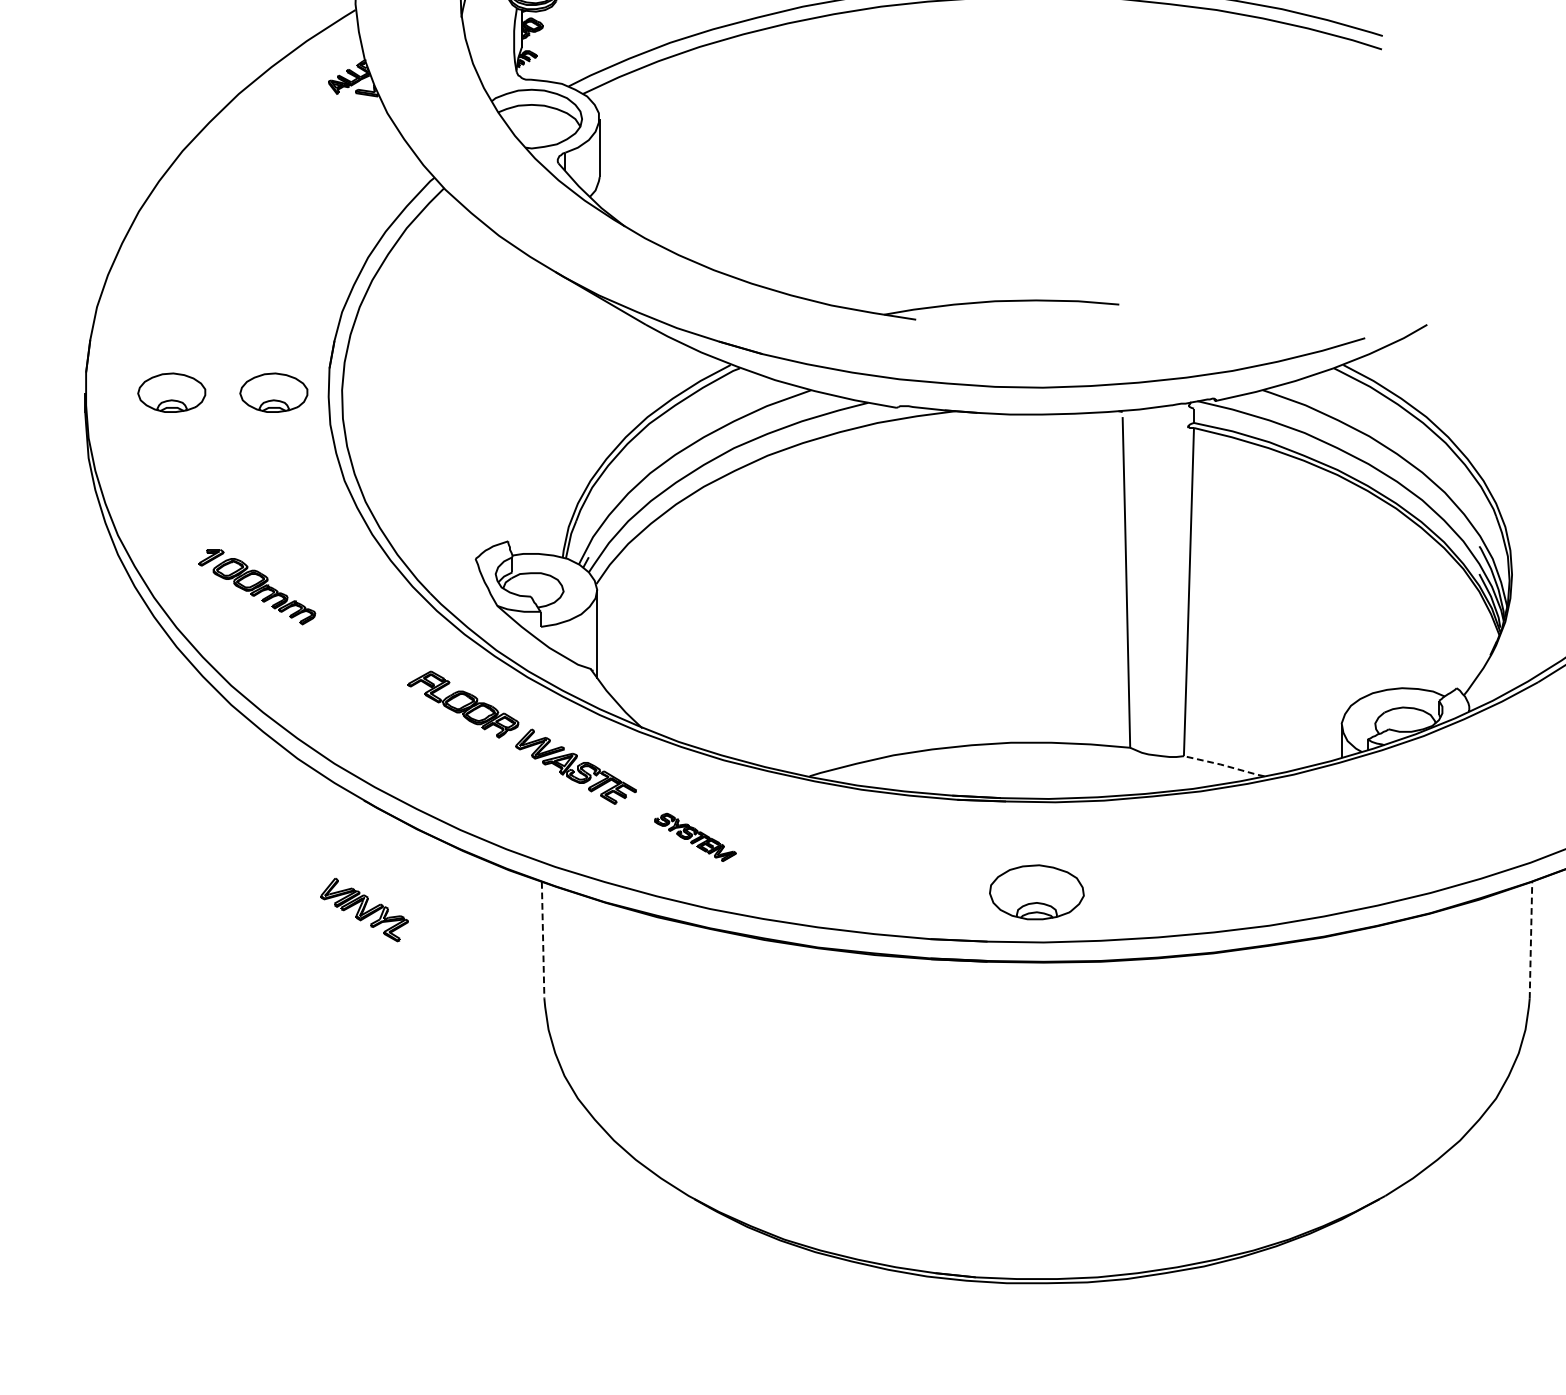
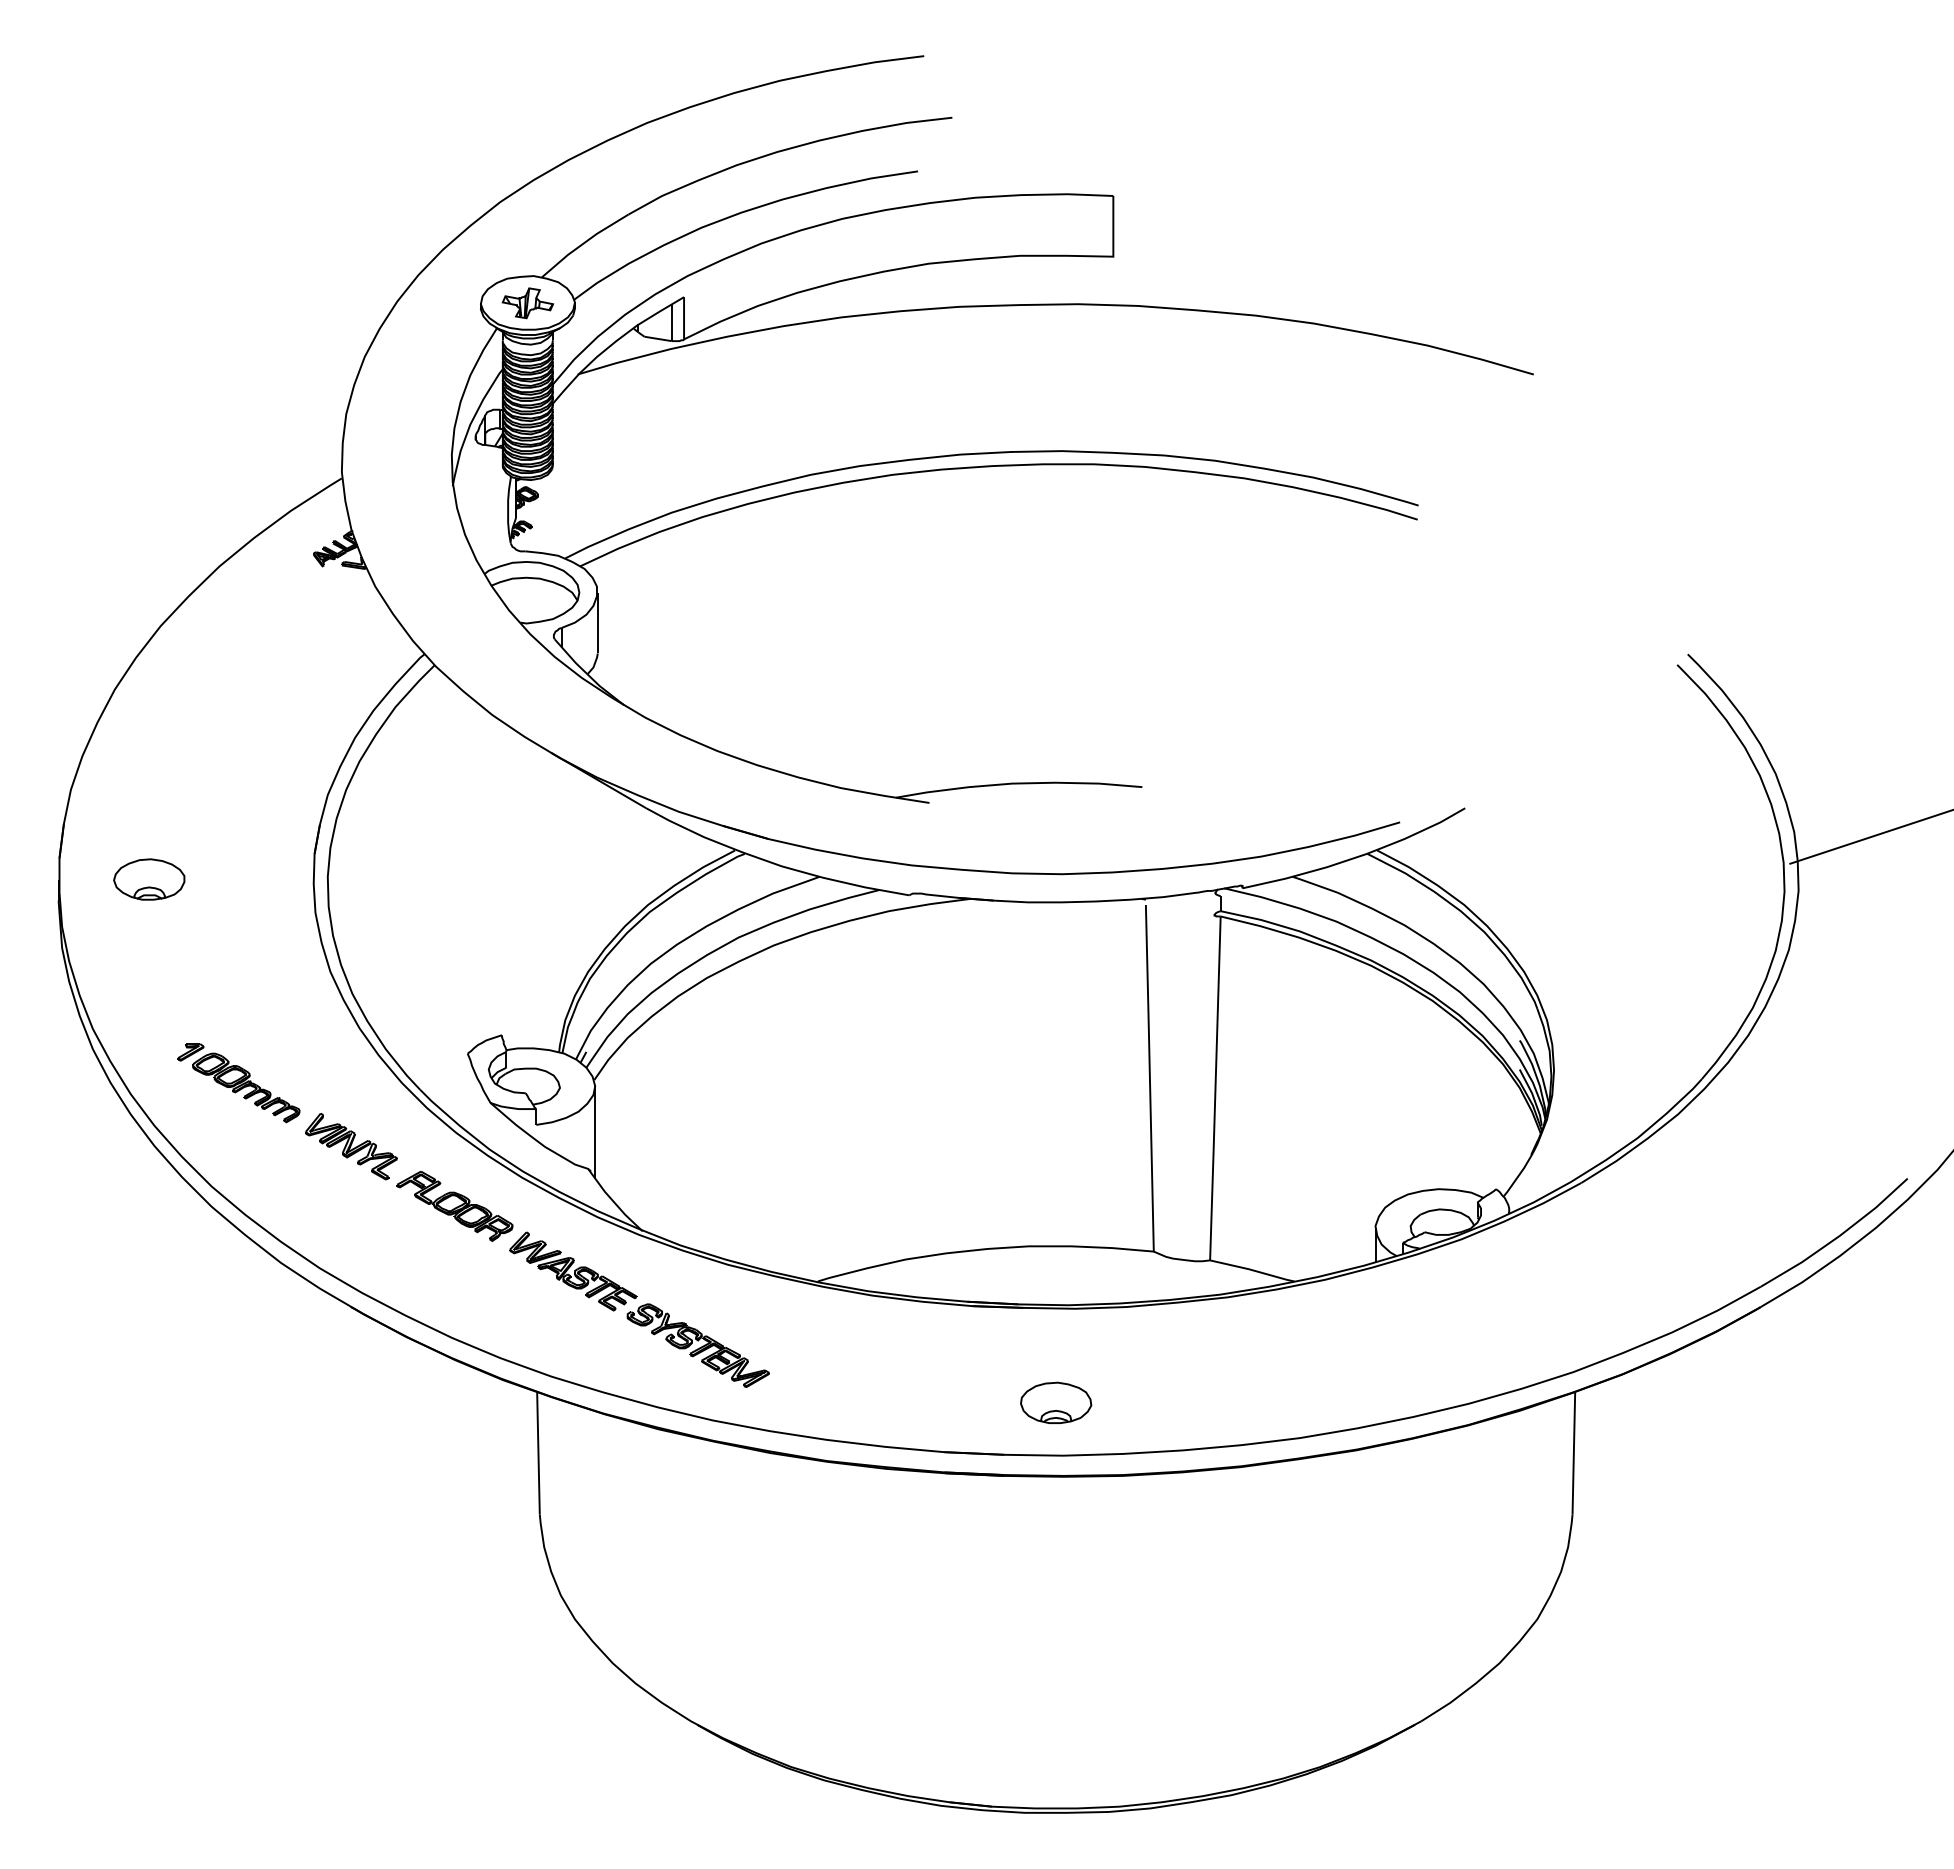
part: (274, 392) -> (256, 879), removed
line: (1224, 765) -> (1252, 1270), dashed -> solid
part: (694, 837) -> (697, 1345), size x1.67
part: (1037, 891) -> (1056, 1402), size x0.71
part: (364, 909) -> (351, 1146), moved
line: (543, 940) -> (538, 1453), dashed -> solid
line: (1530, 940) -> (1573, 1453), dashed -> solid

